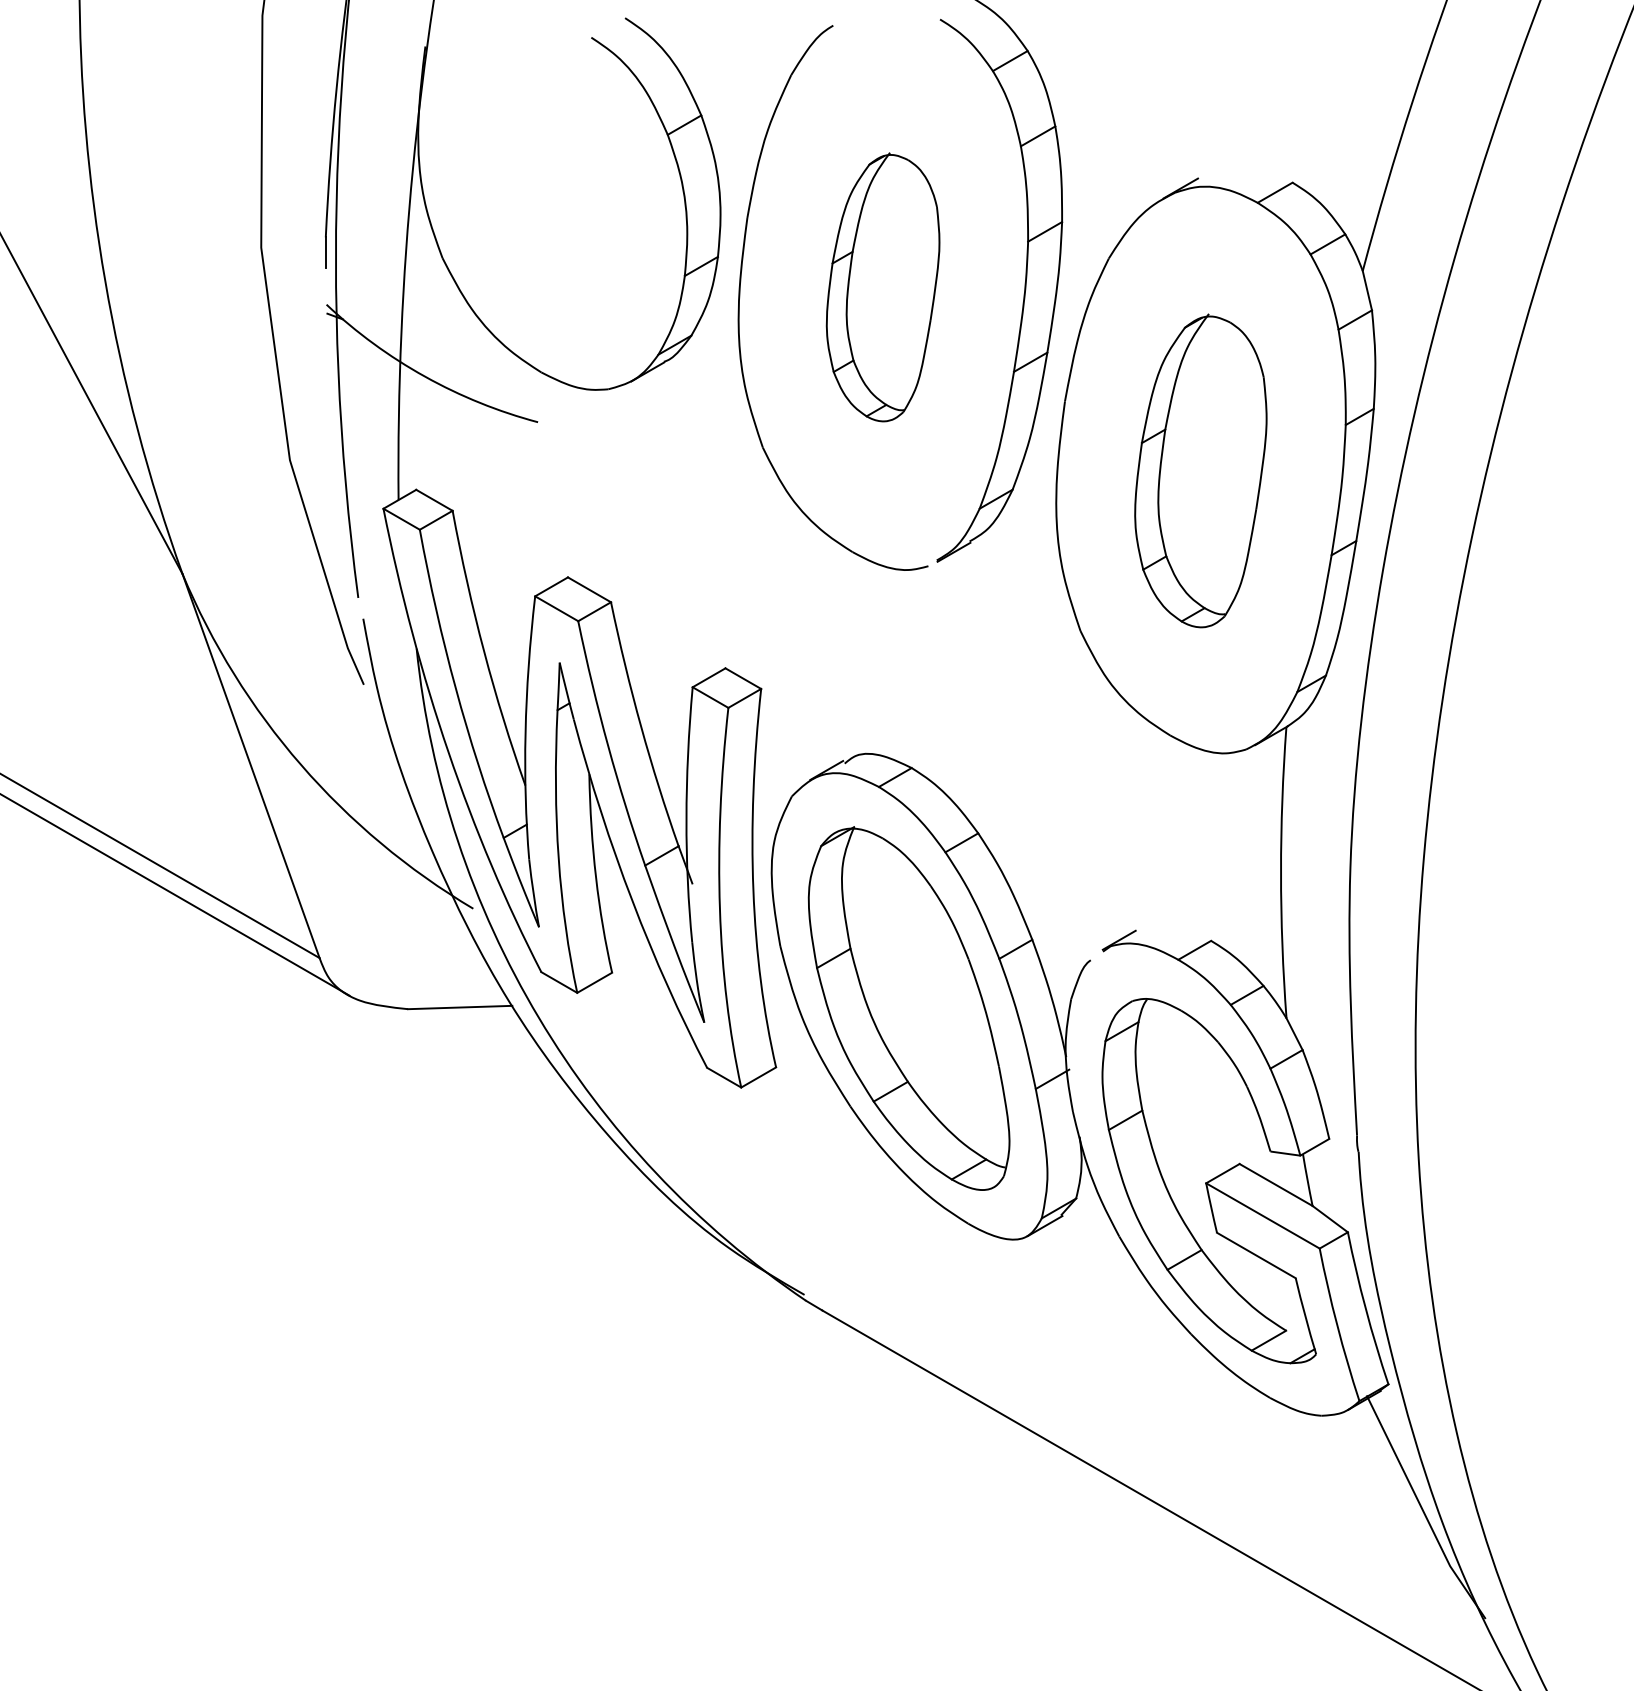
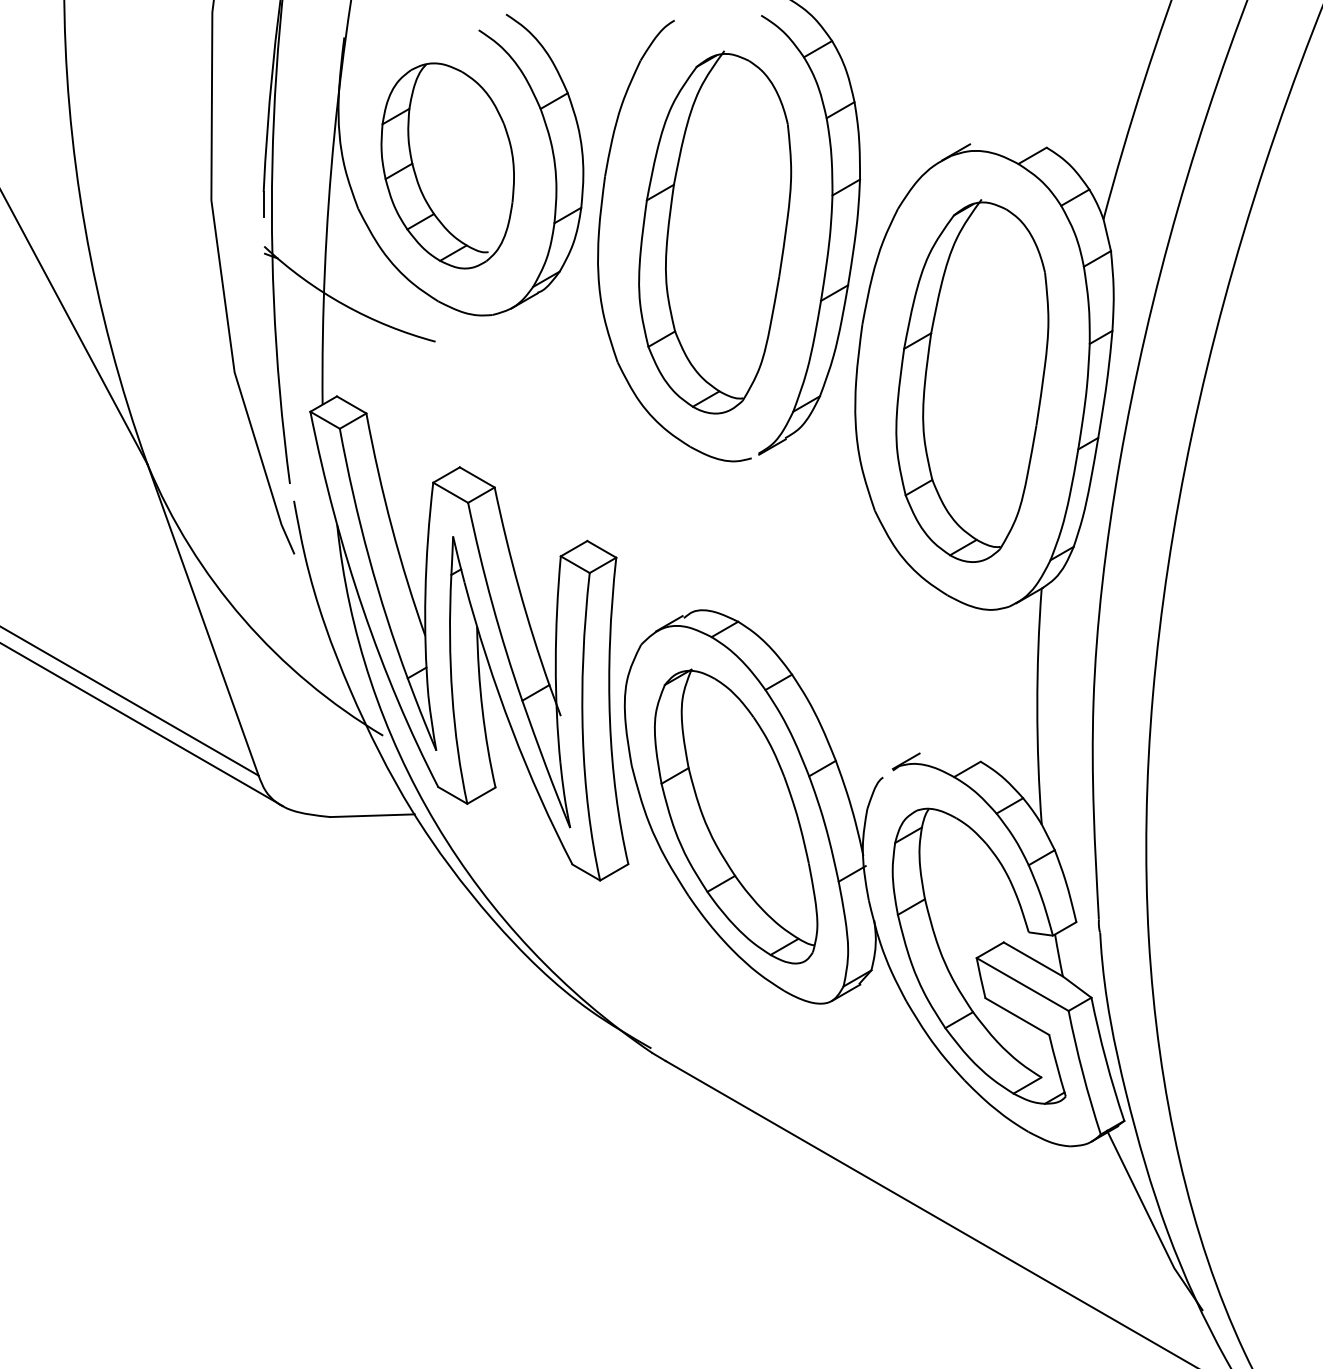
part: (552, 204) -> (447, 165), added
part: (882, 286) -> (714, 231), size x1.67
part: (1200, 470) -> (972, 380), size x1.43

